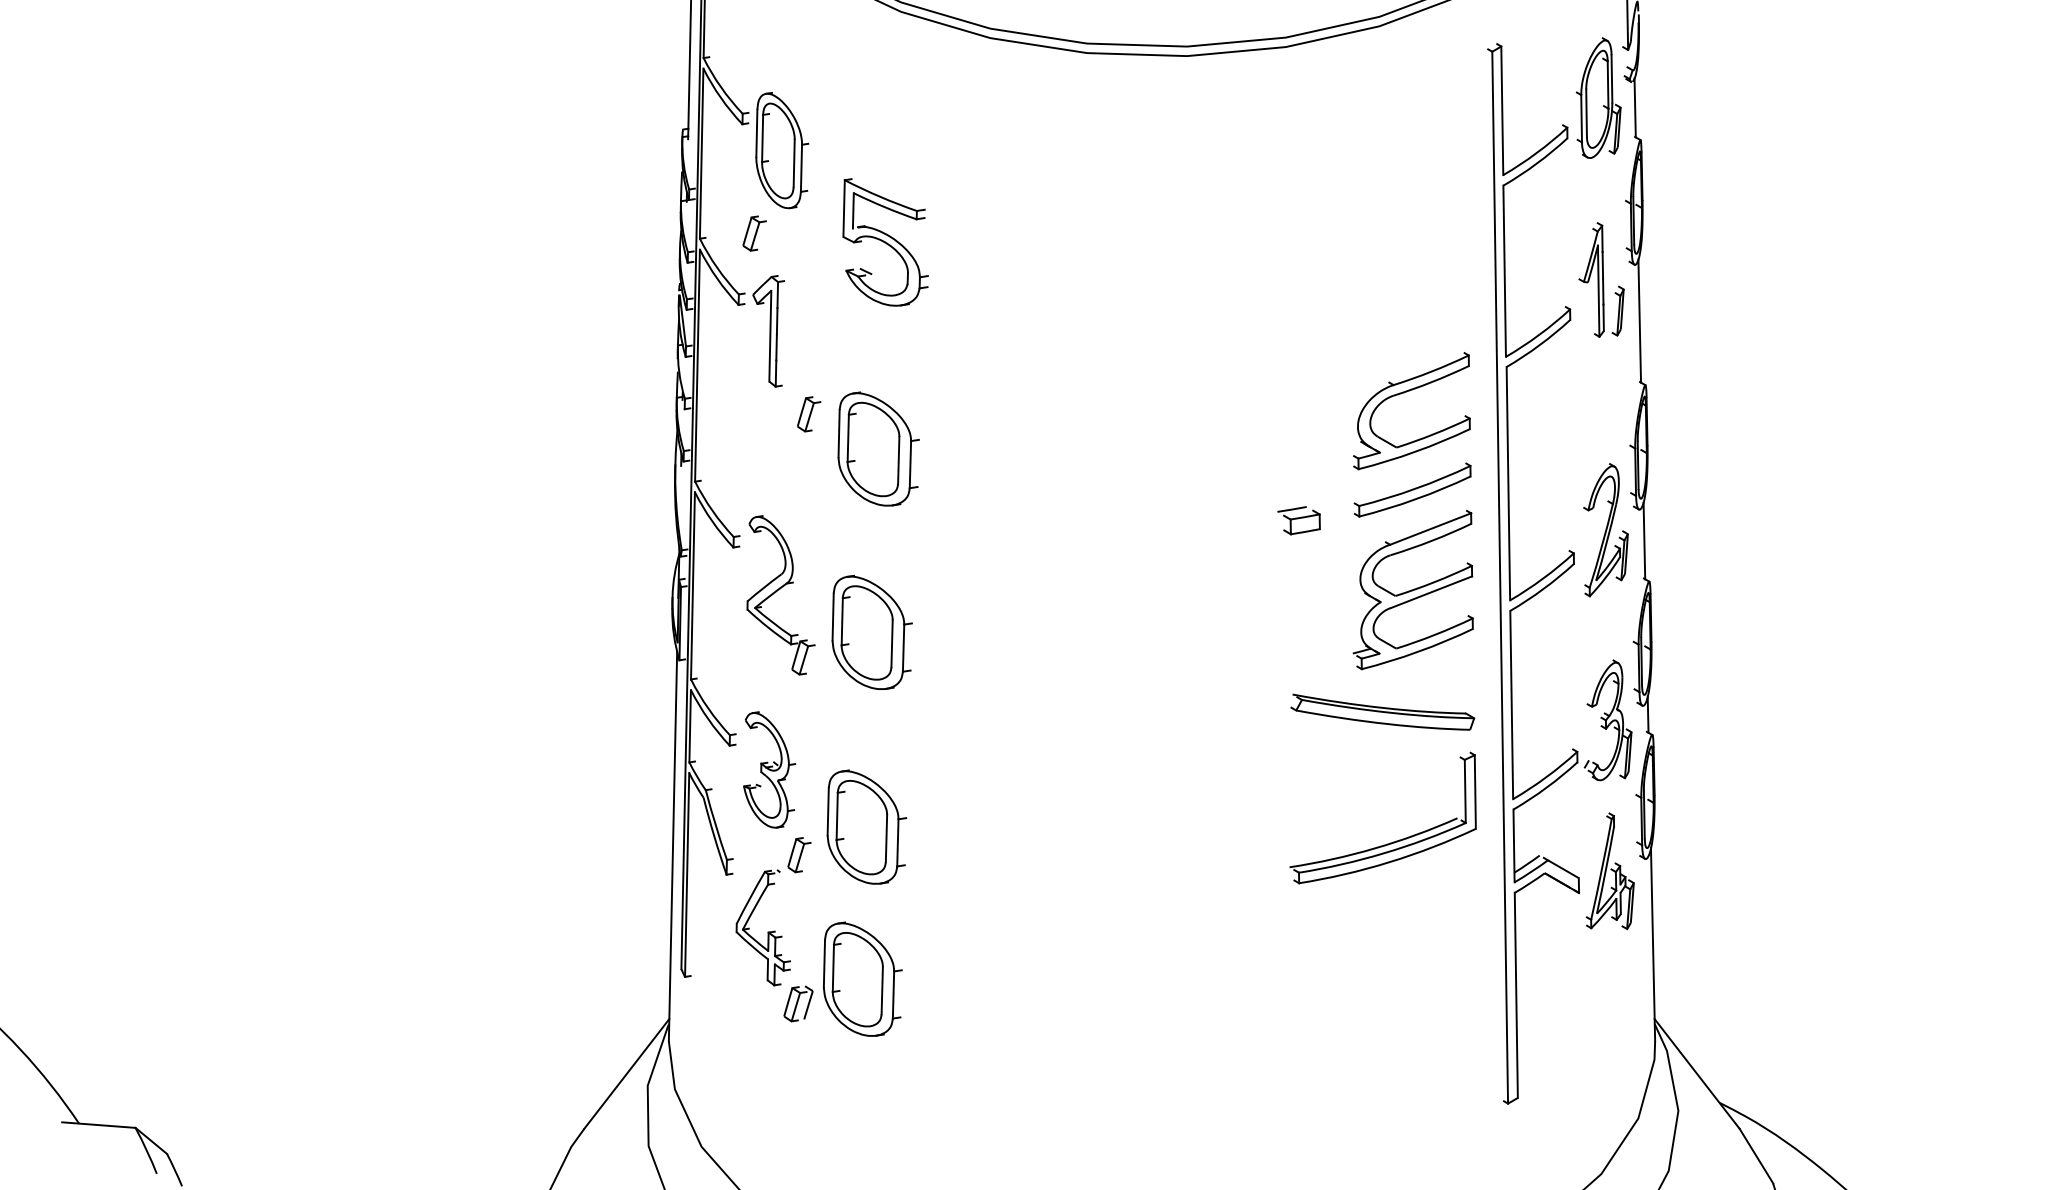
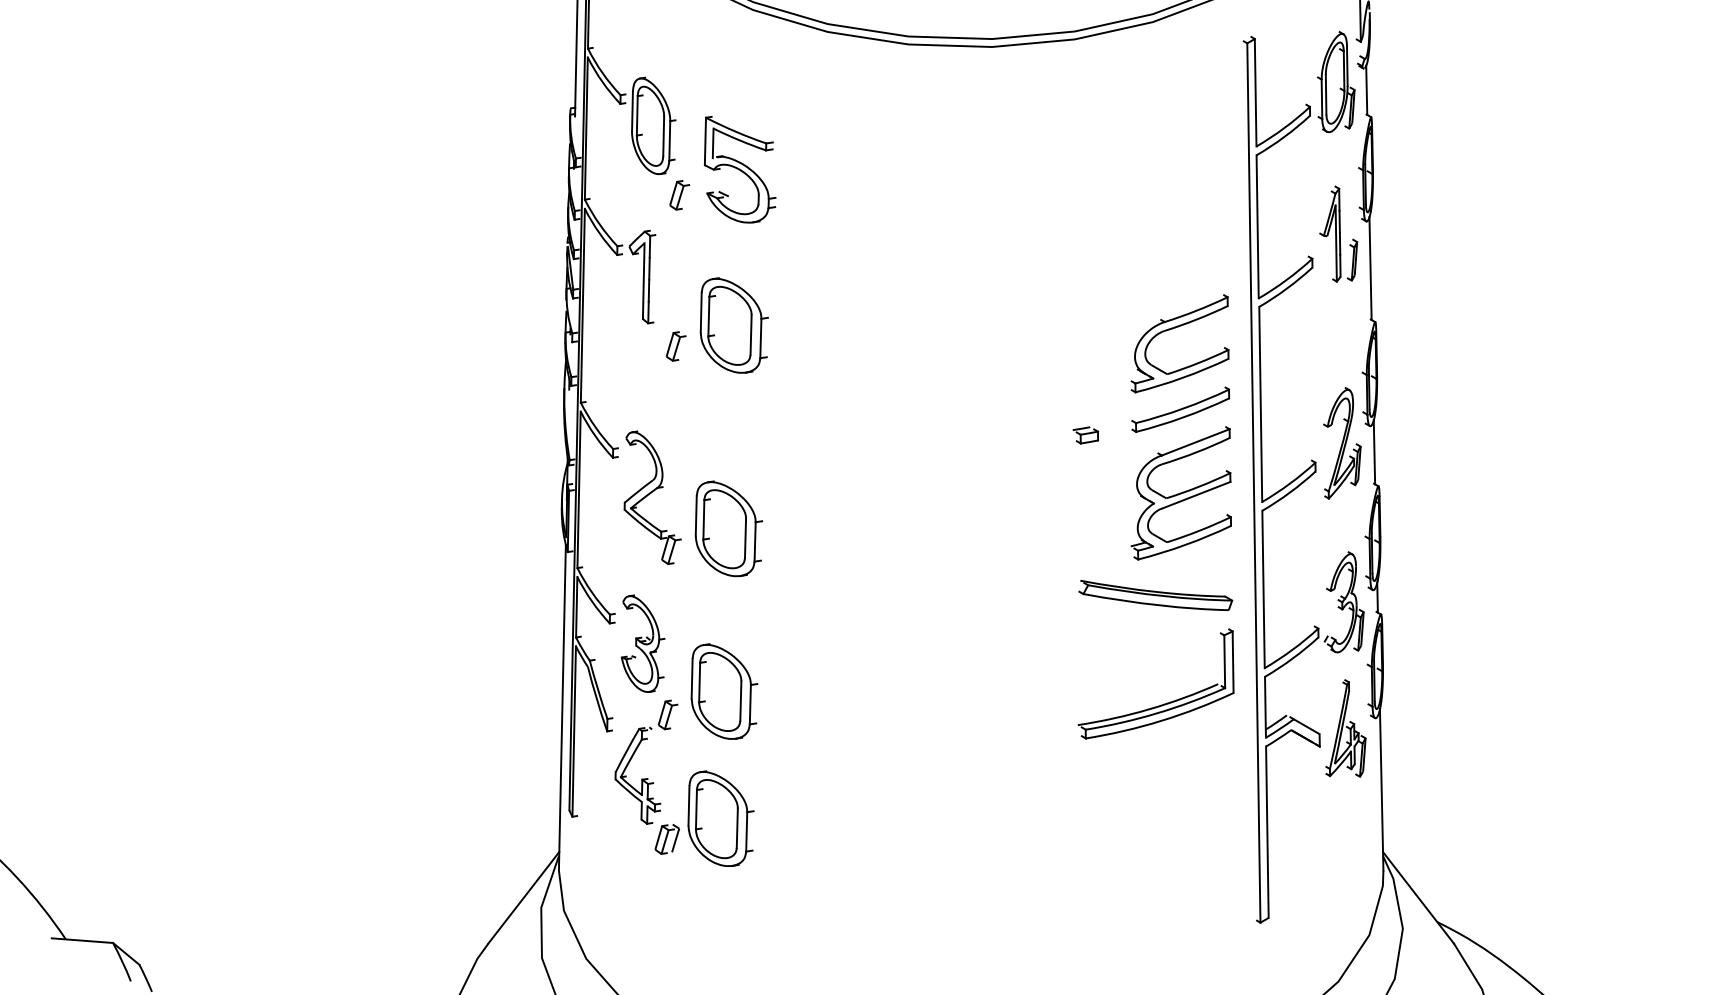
part: (754, 233) -> (679, 195), moved
part: (886, 242) -> (740, 169), moved
part: (877, 449) -> (733, 325), moved
part: (1298, 520) -> (1085, 435), size x0.71

